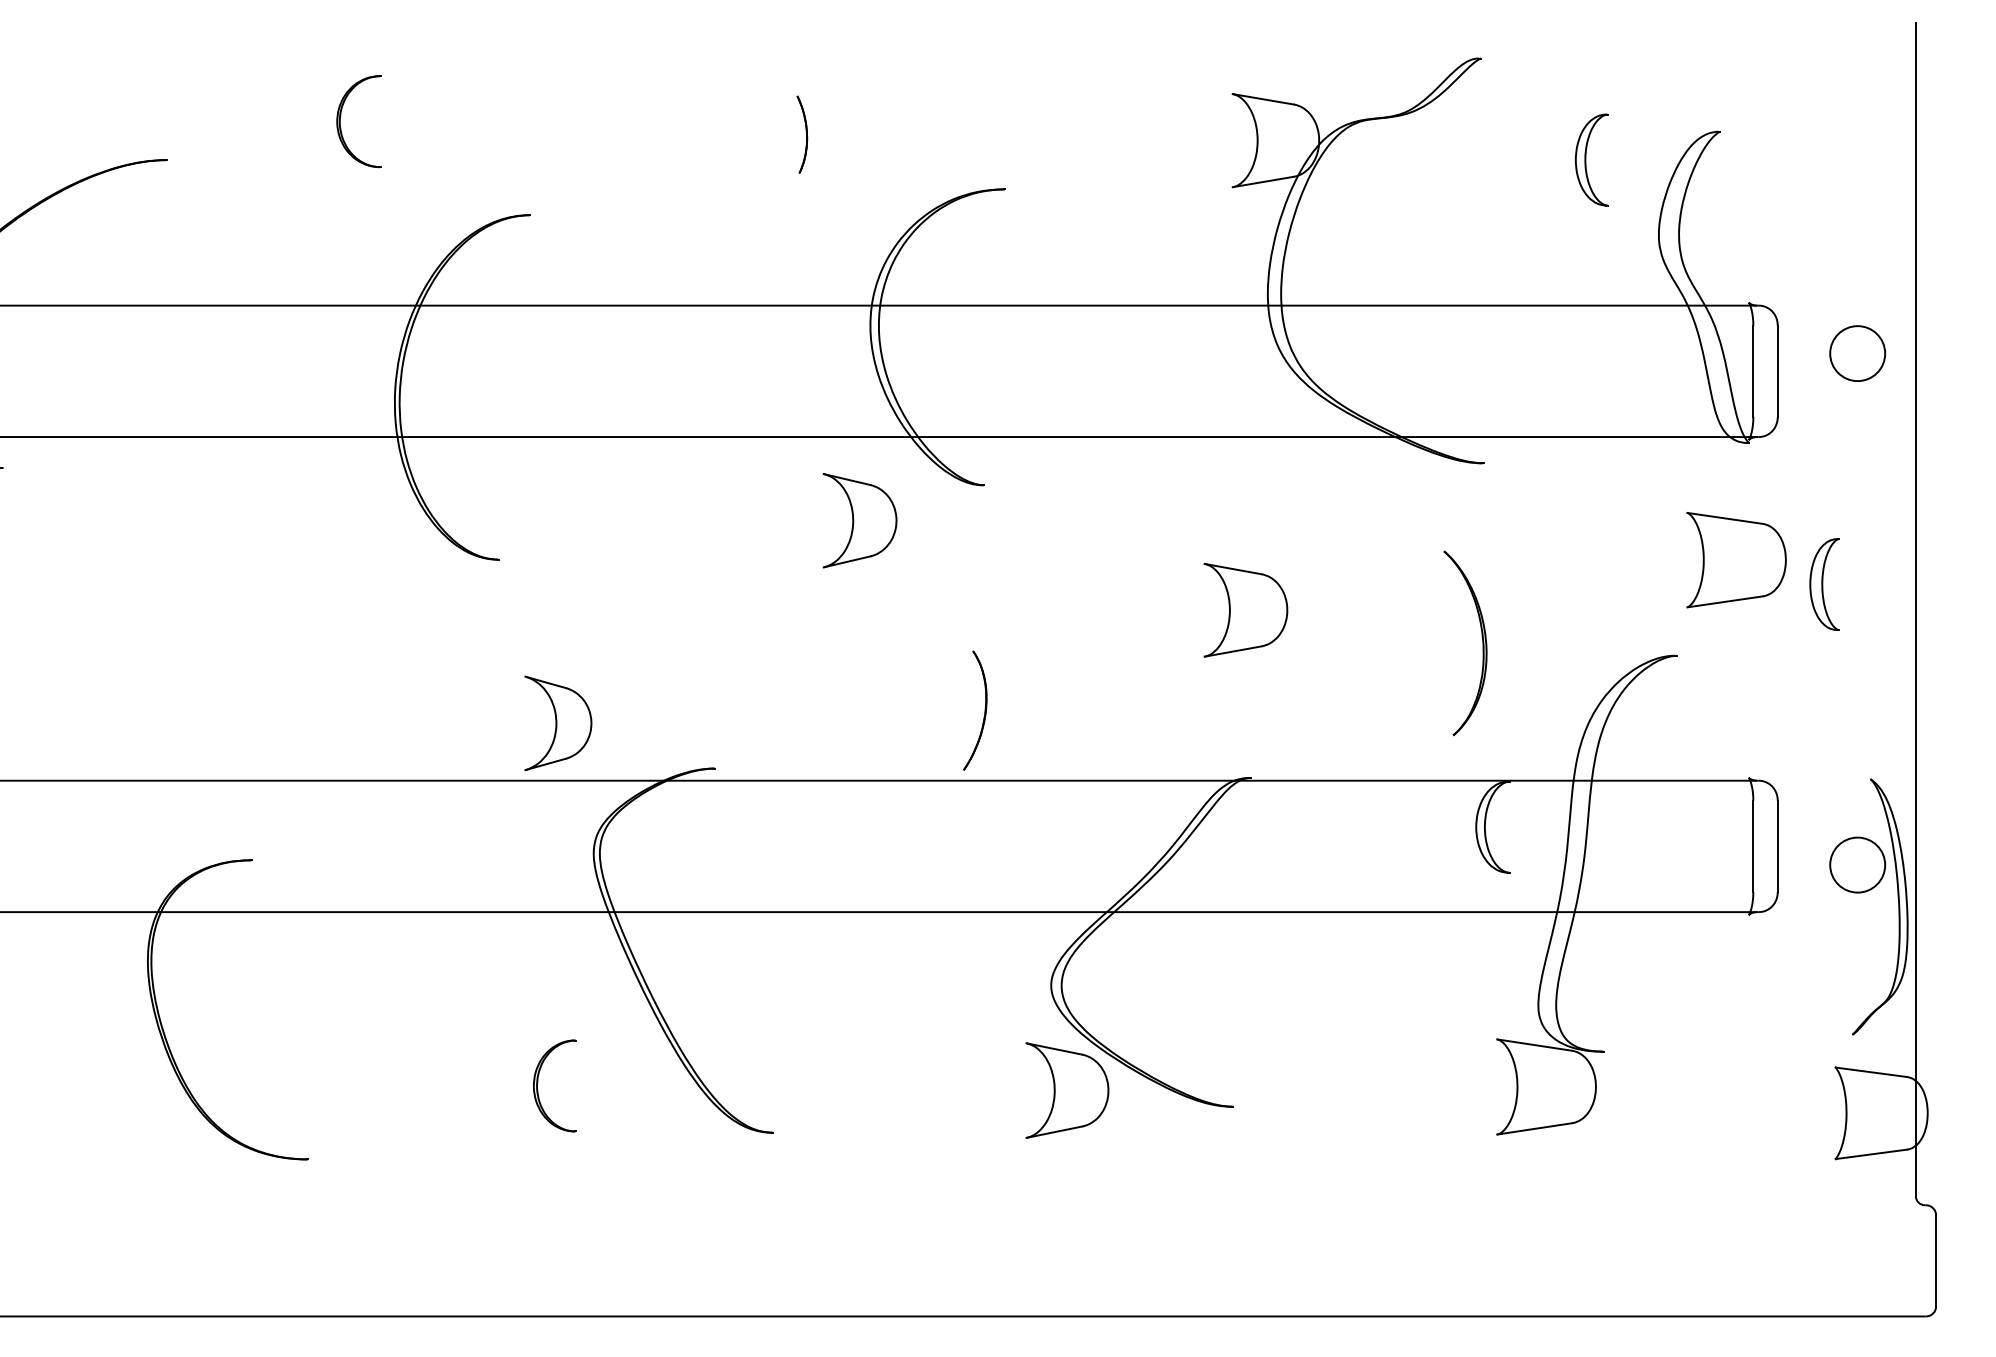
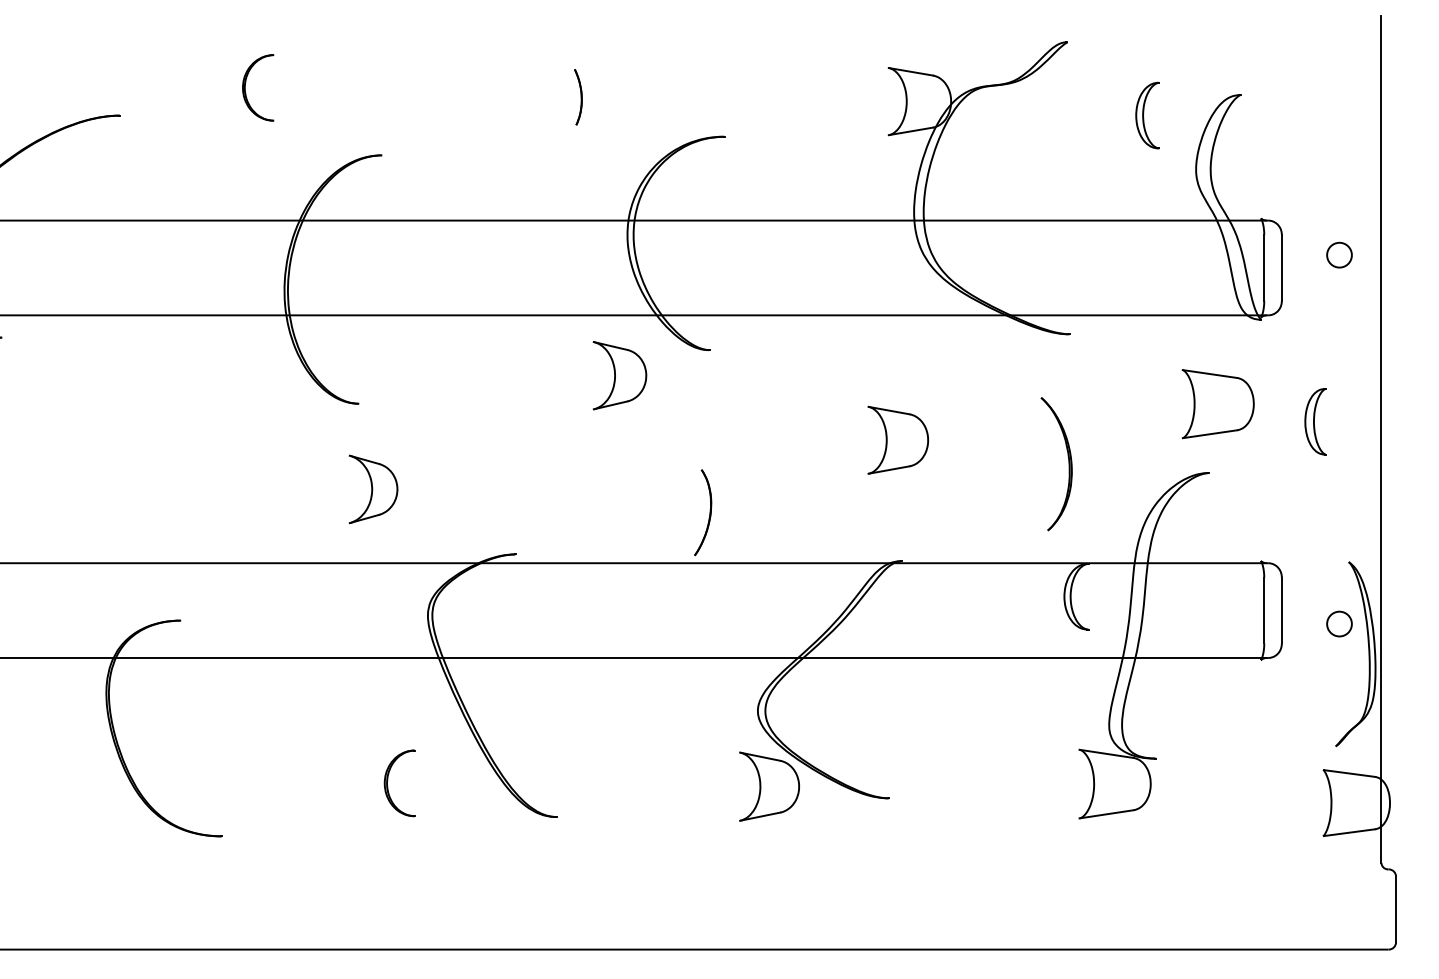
circle: (1857, 353) -> (1339, 255), size x0.62
part: (1736, 560) -> (1218, 404), moved
part: (558, 723) -> (373, 489), moved
circle: (1857, 864) -> (1339, 623), size x0.62

